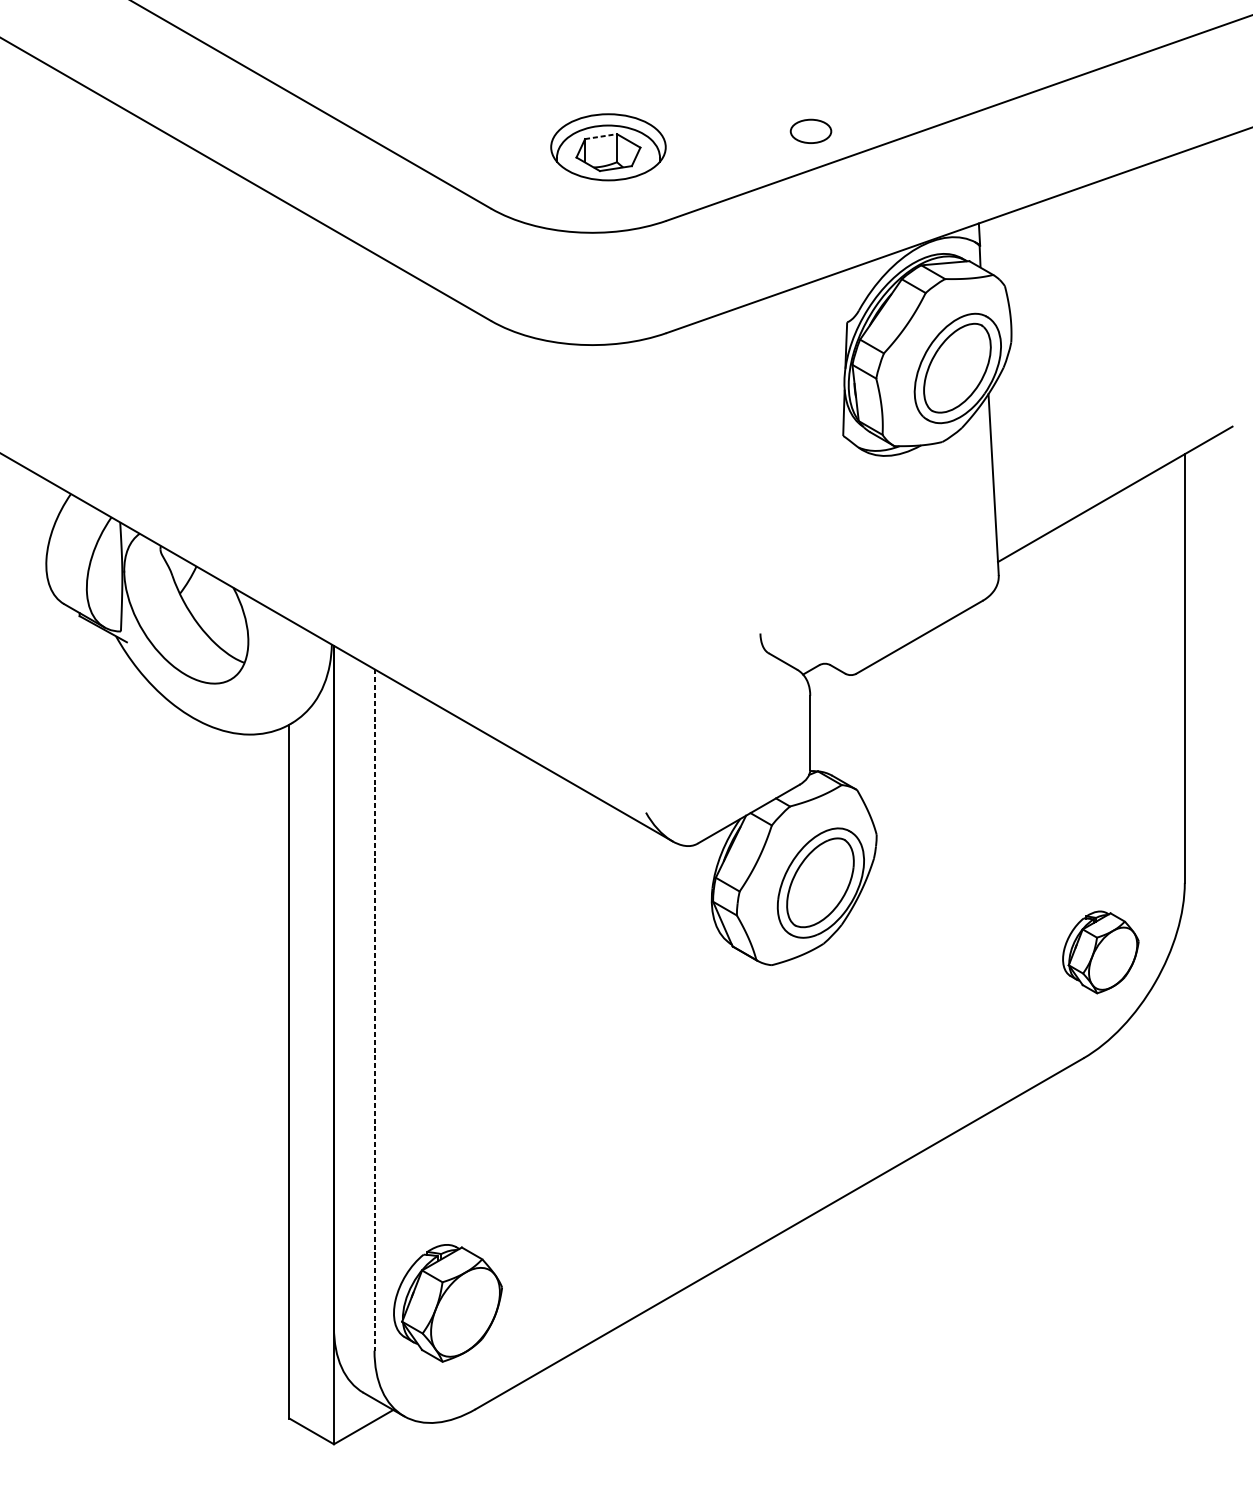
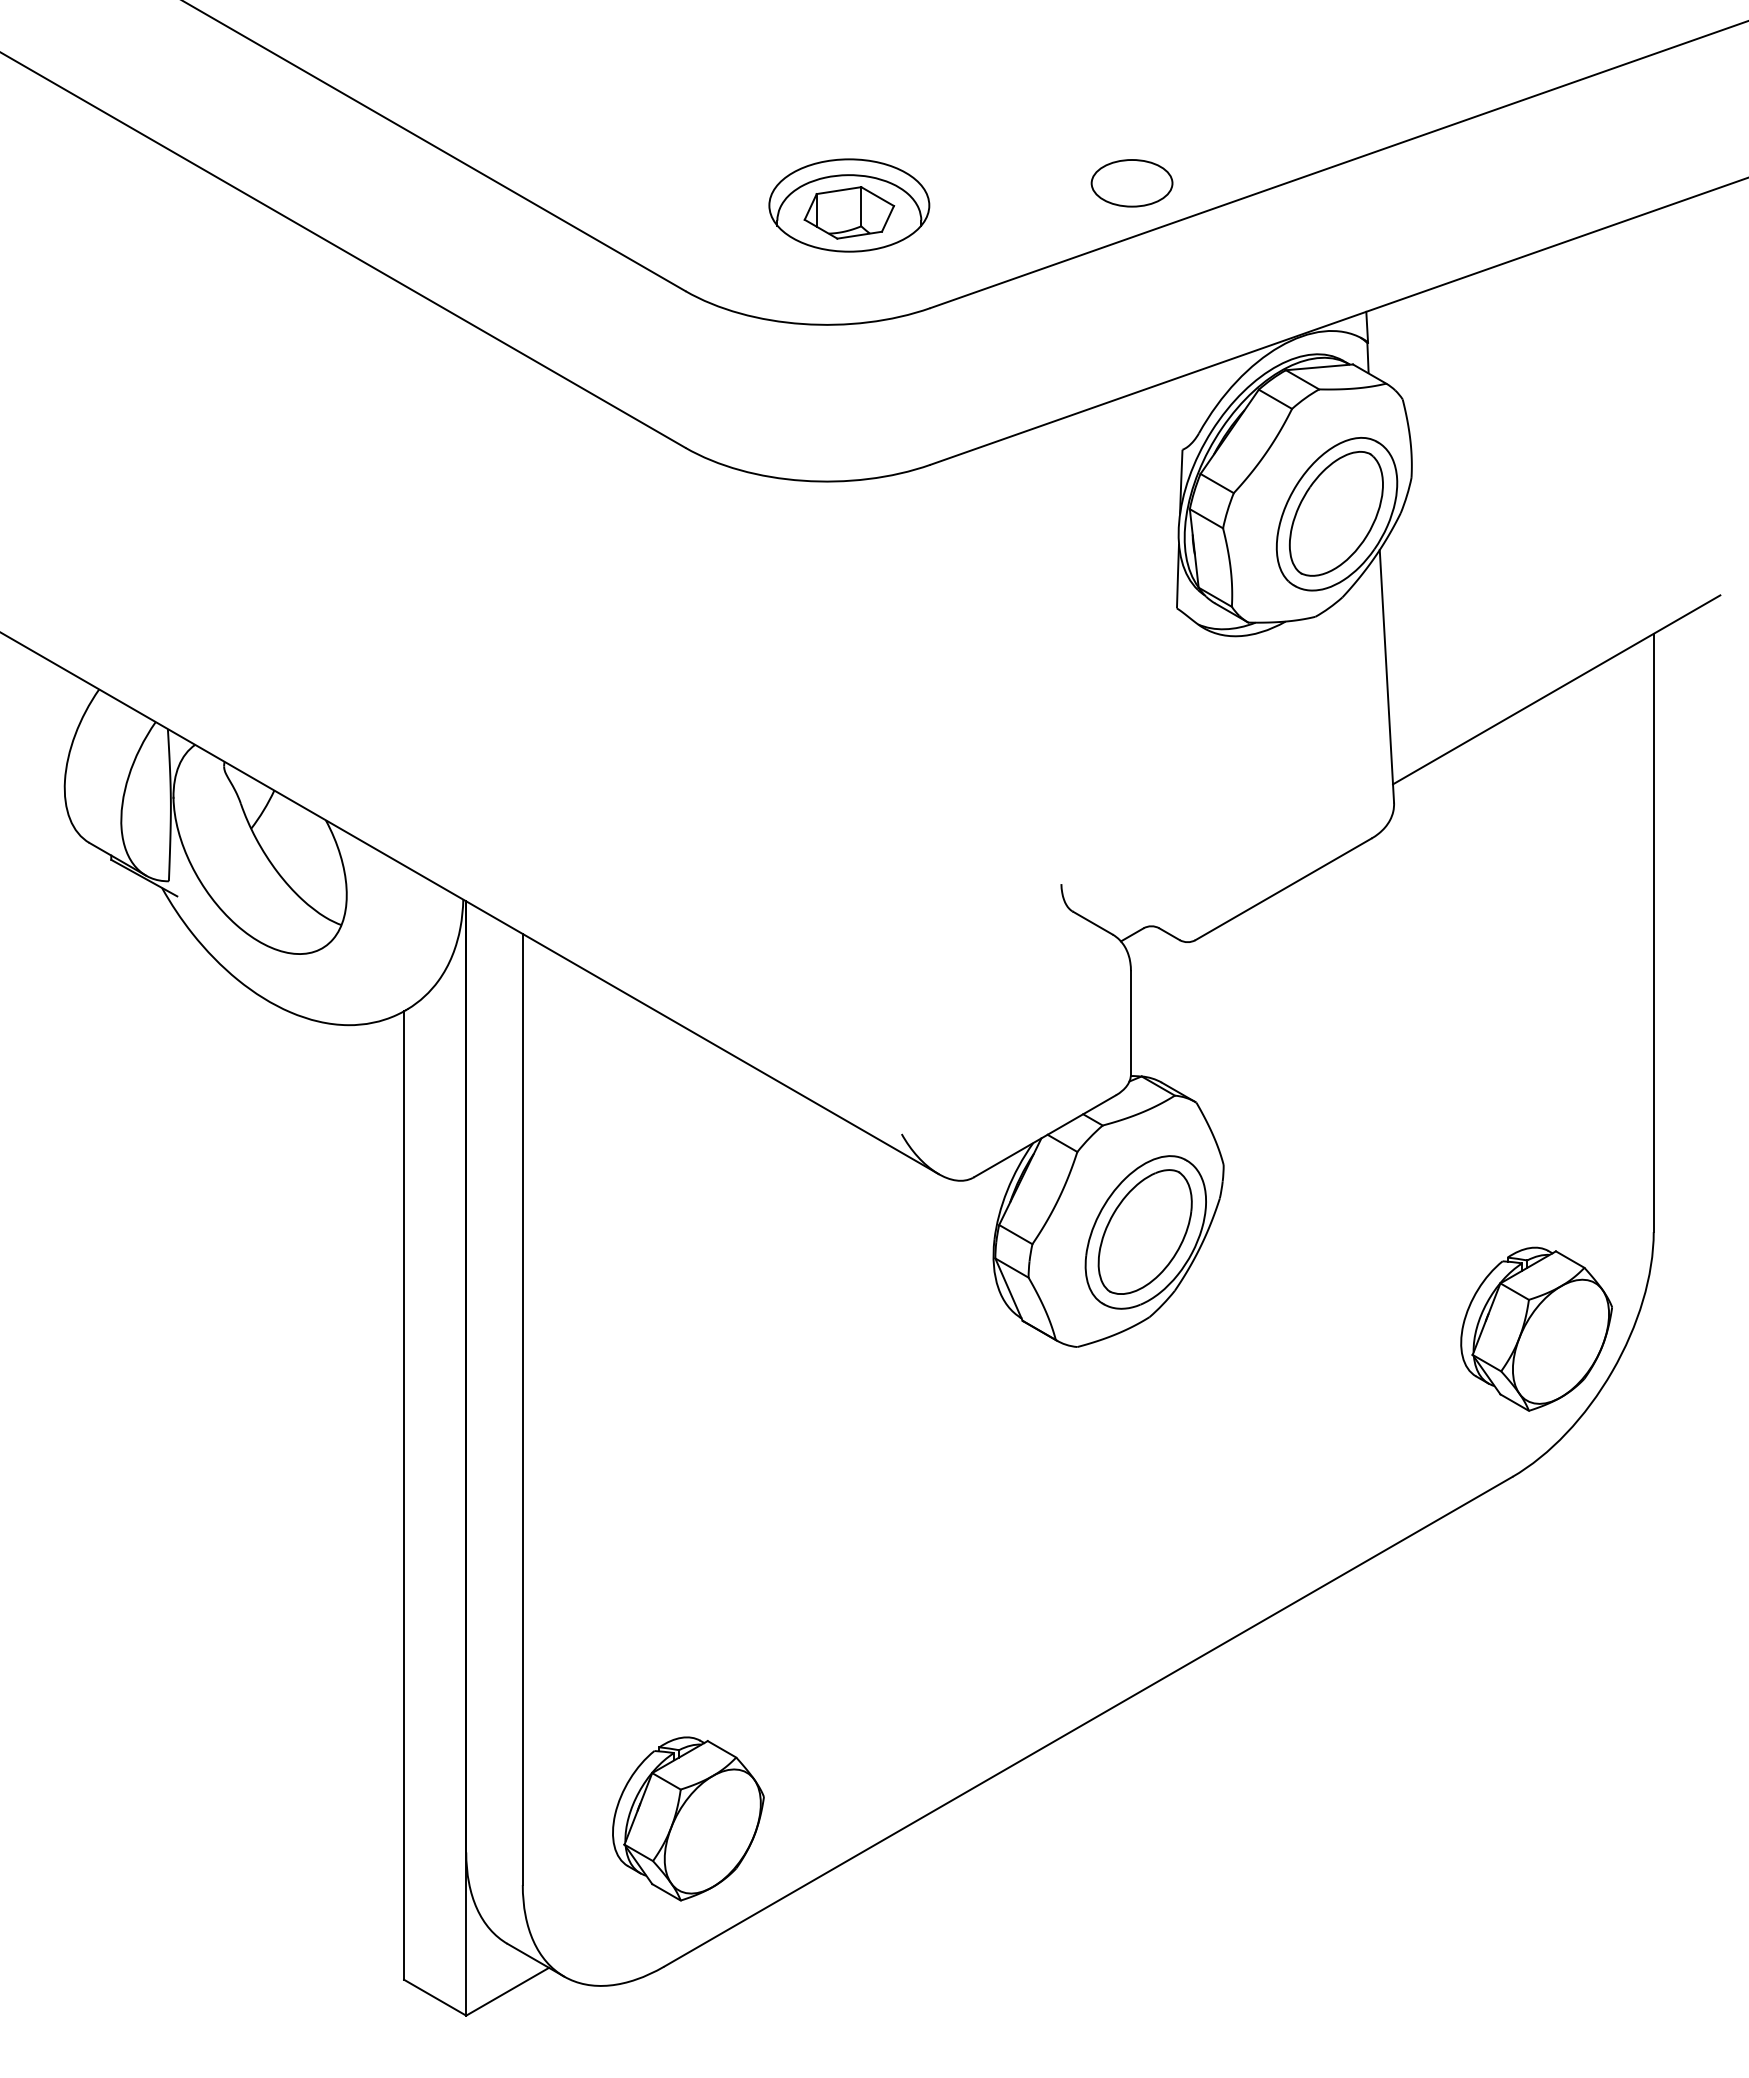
part: (810, 131) -> (1131, 183), size x1.43
line: (601, 136) -> (839, 190), dashed -> solid
part: (1100, 951) -> (1536, 1328), size x1.43
line: (374, 1009) -> (522, 1409), dashed -> solid
part: (448, 1303) -> (688, 1818), moved

